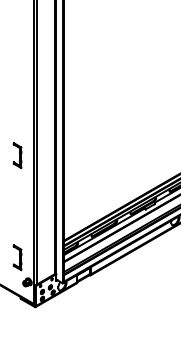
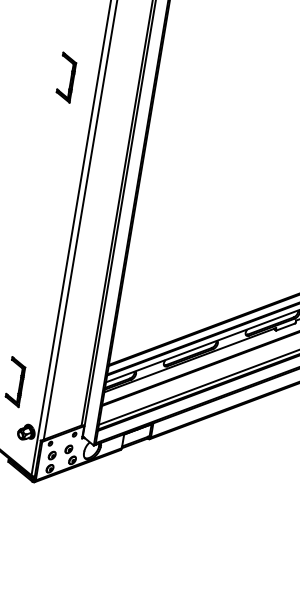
part: (17, 155) -> (66, 77), moved

